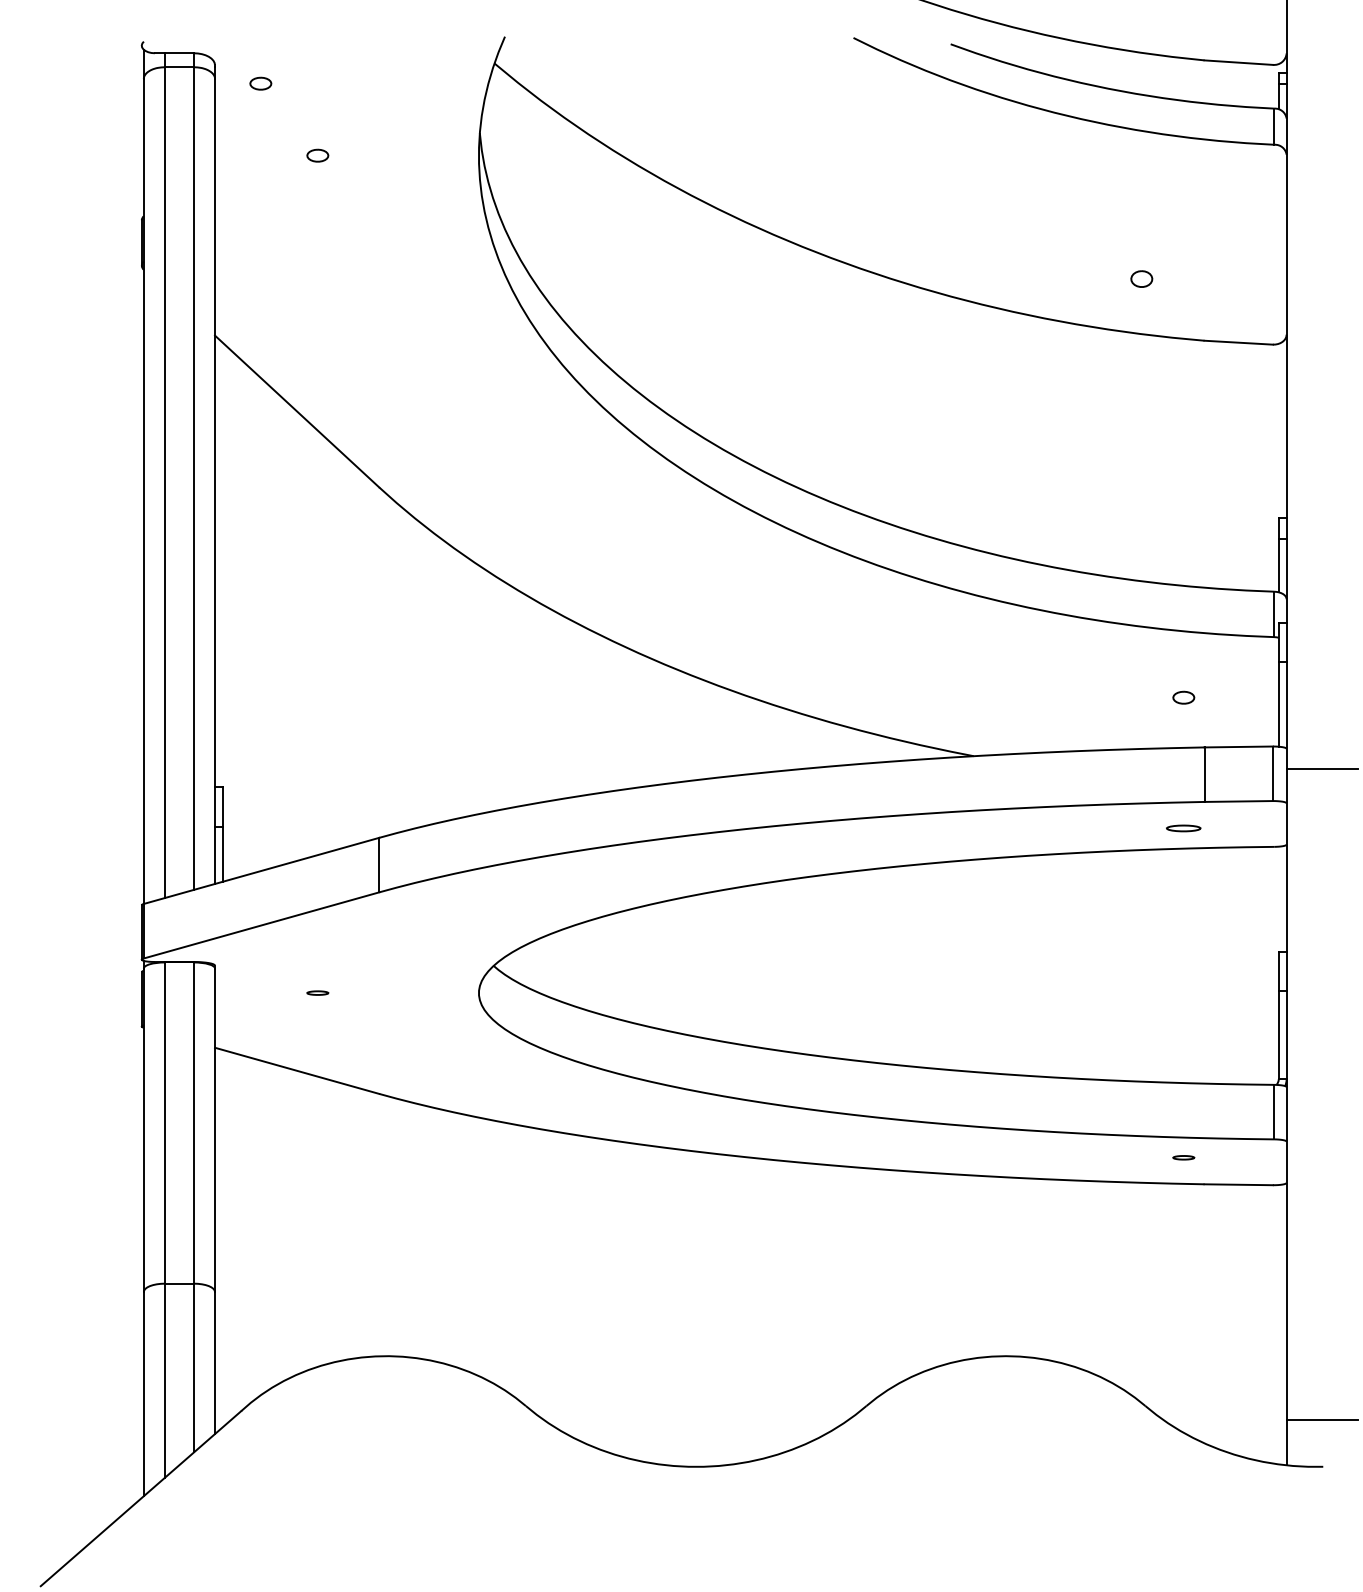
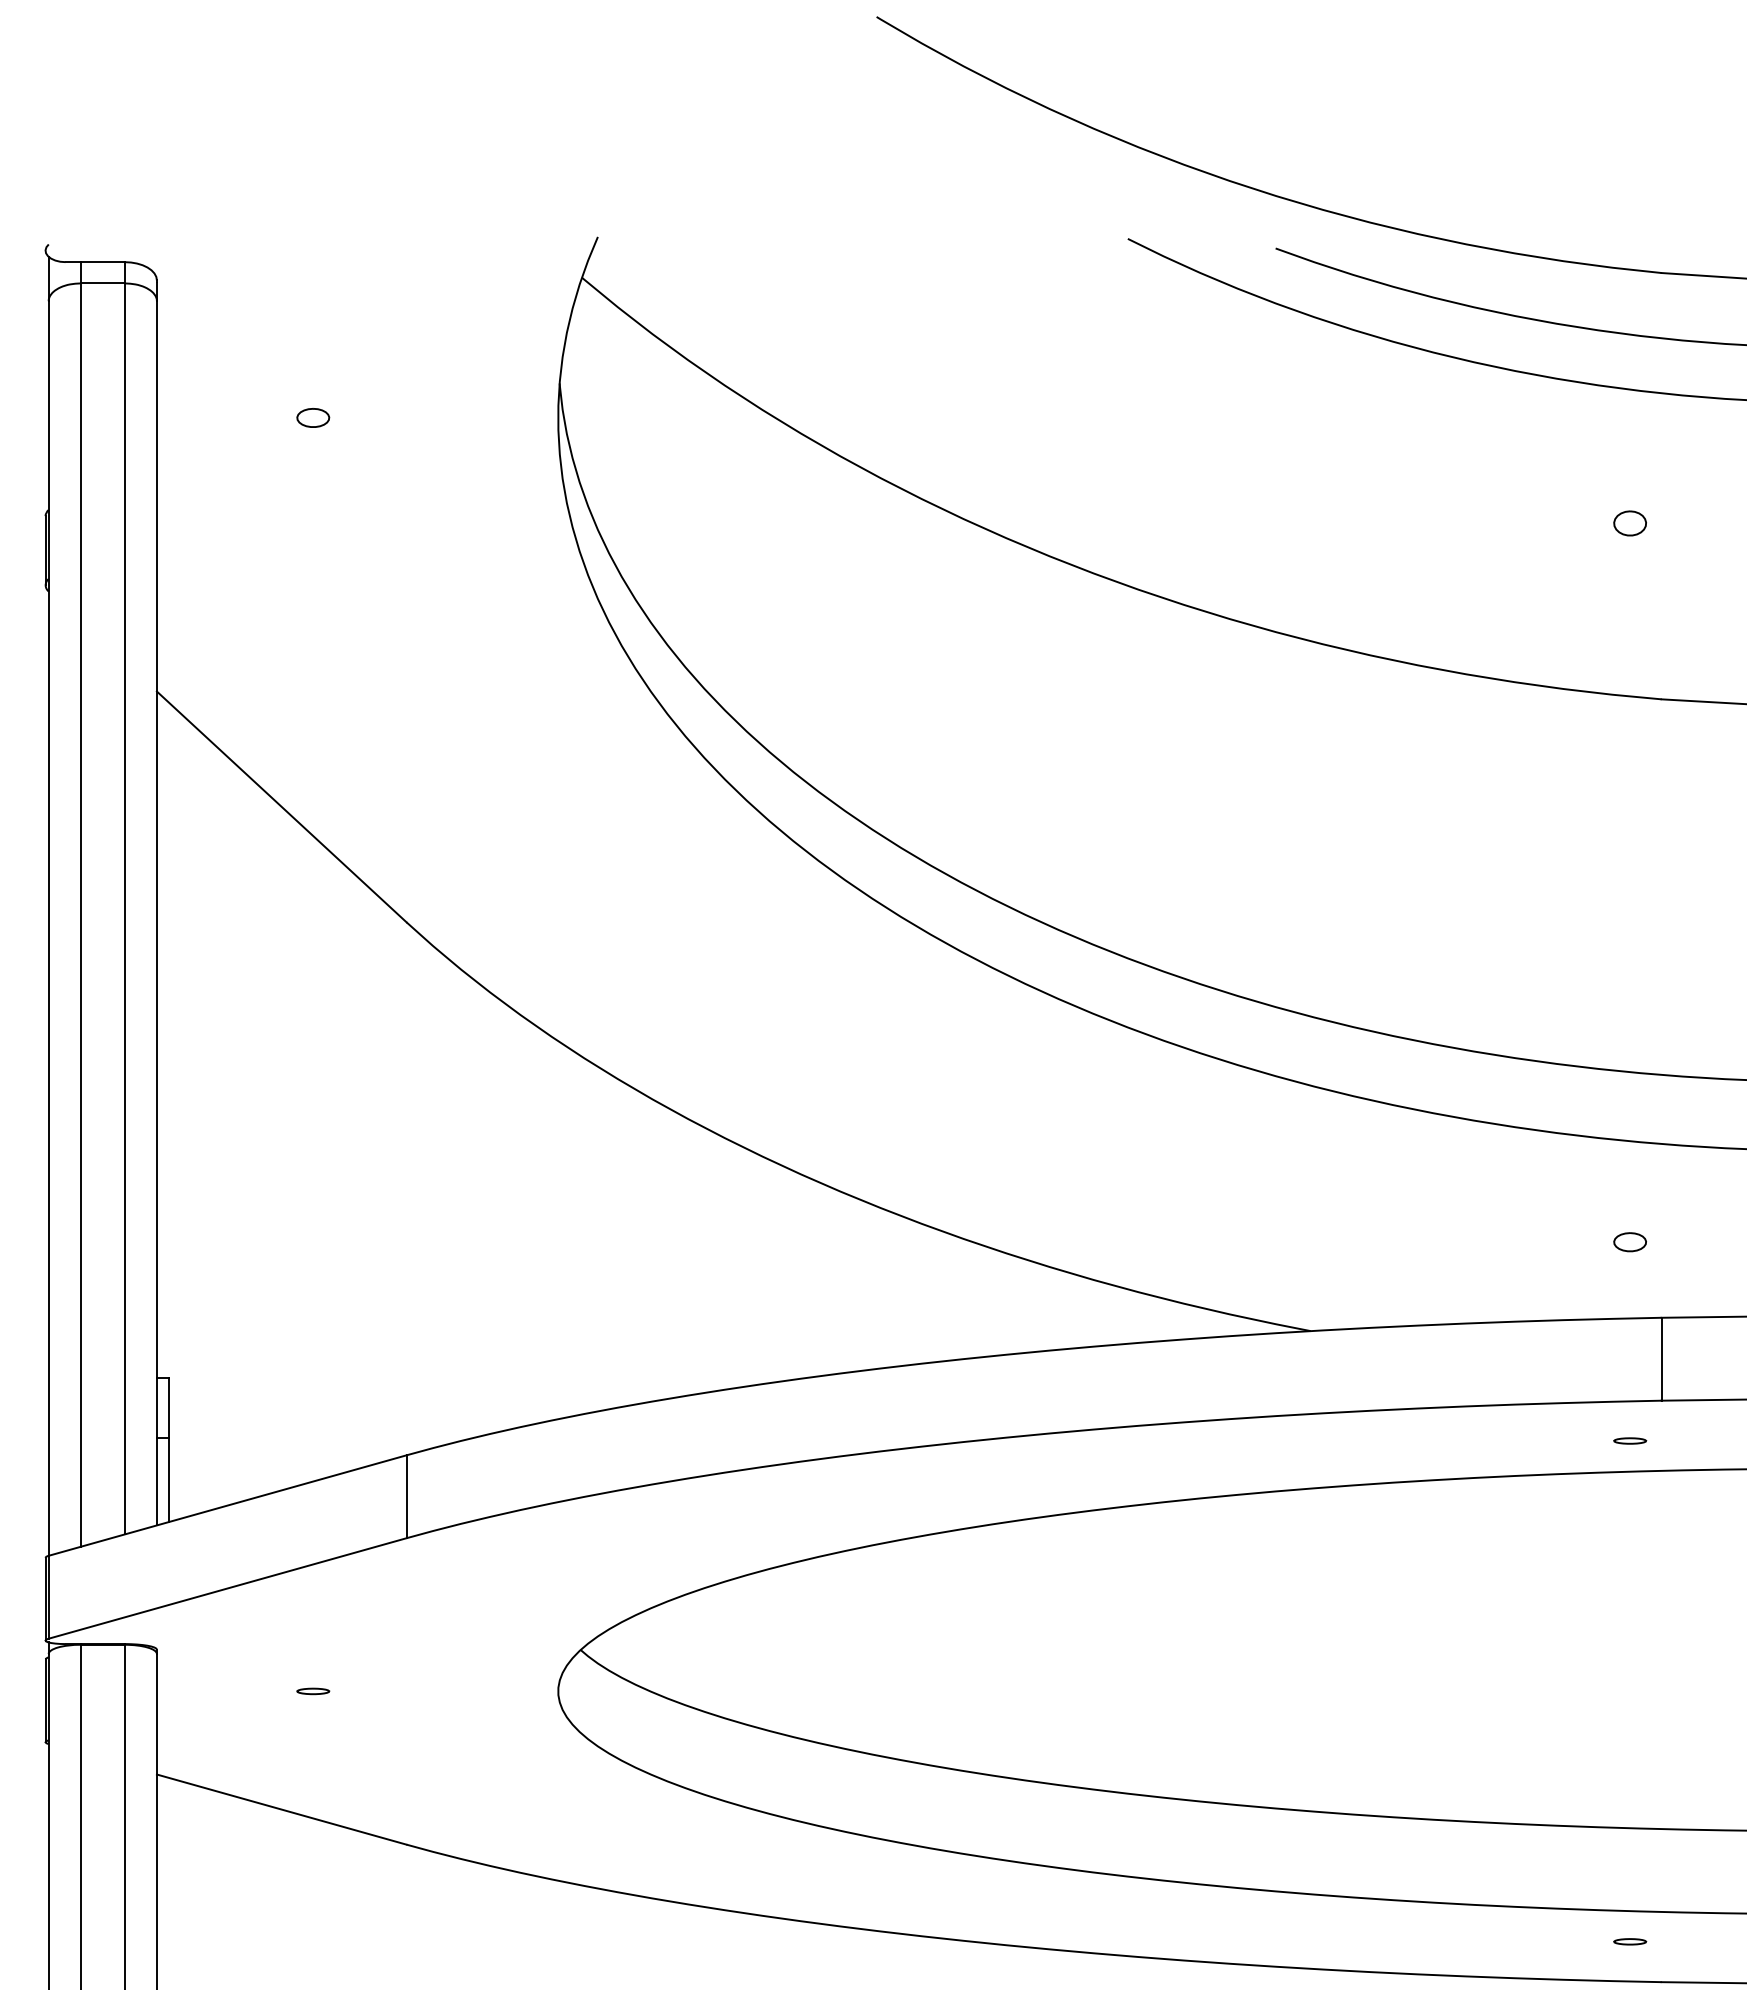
part: (260, 83) -> (226, 308), removed
part: (1141, 278) -> (1629, 522), moved
part: (1183, 828) -> (1629, 1441), size x0.62

